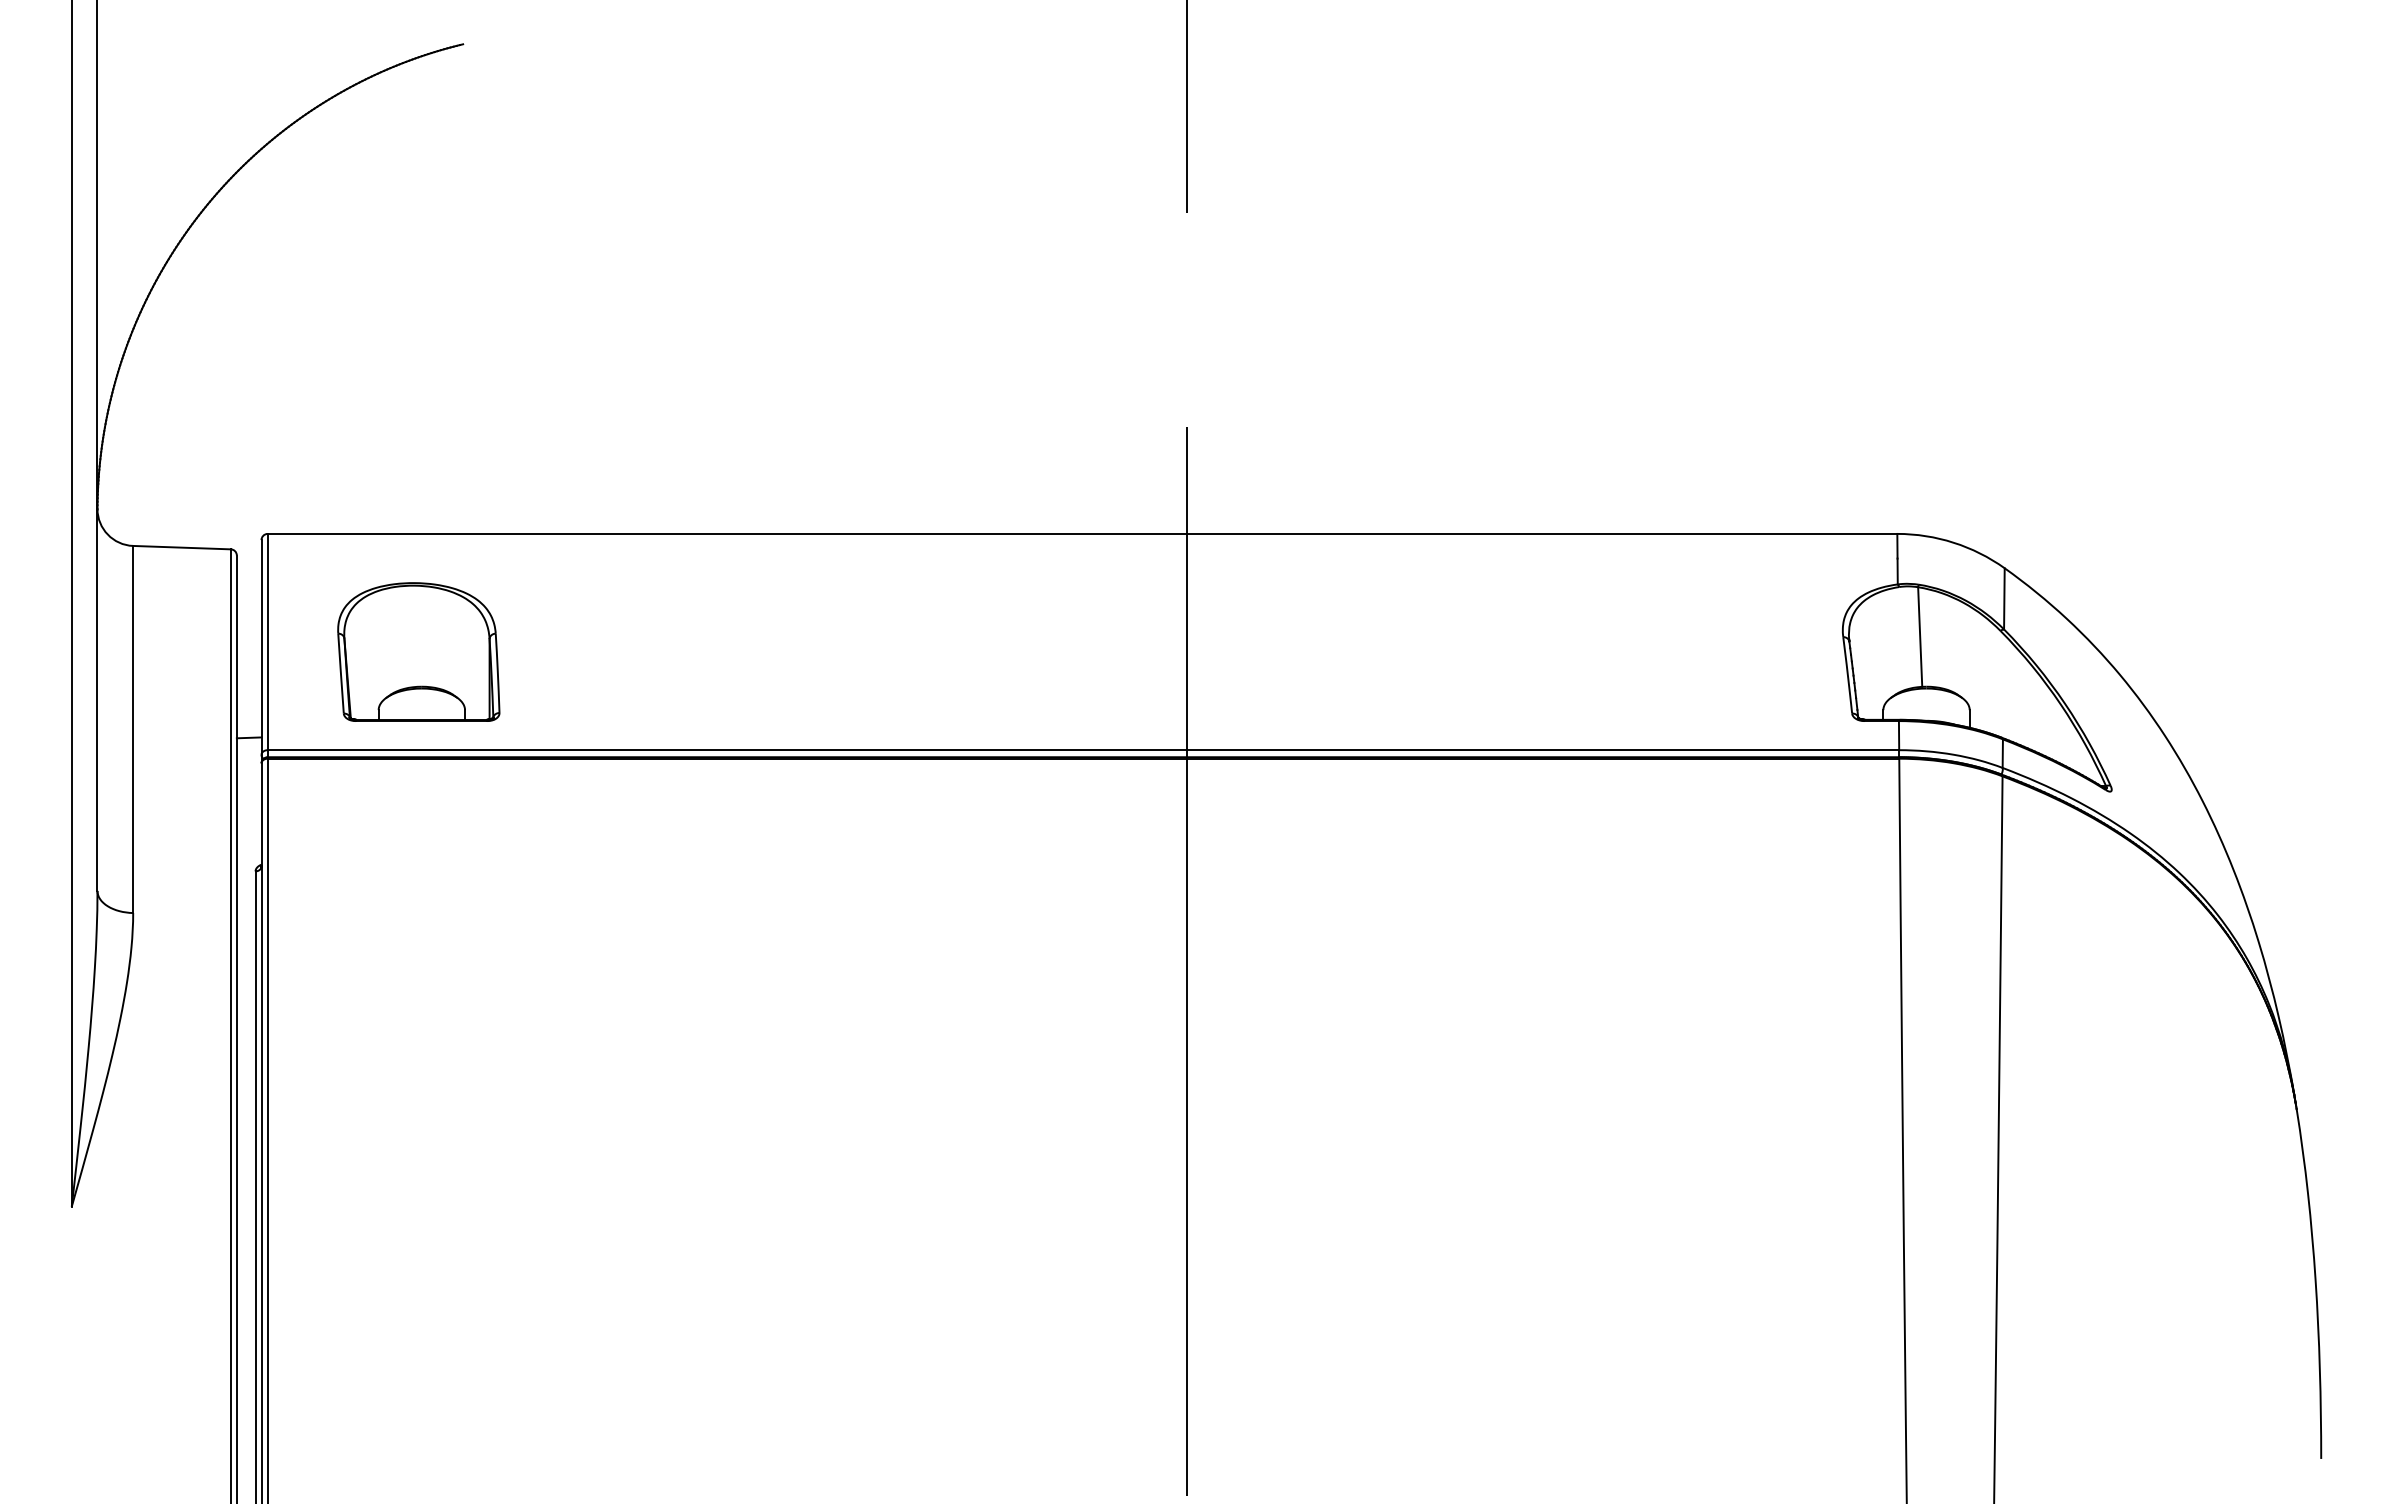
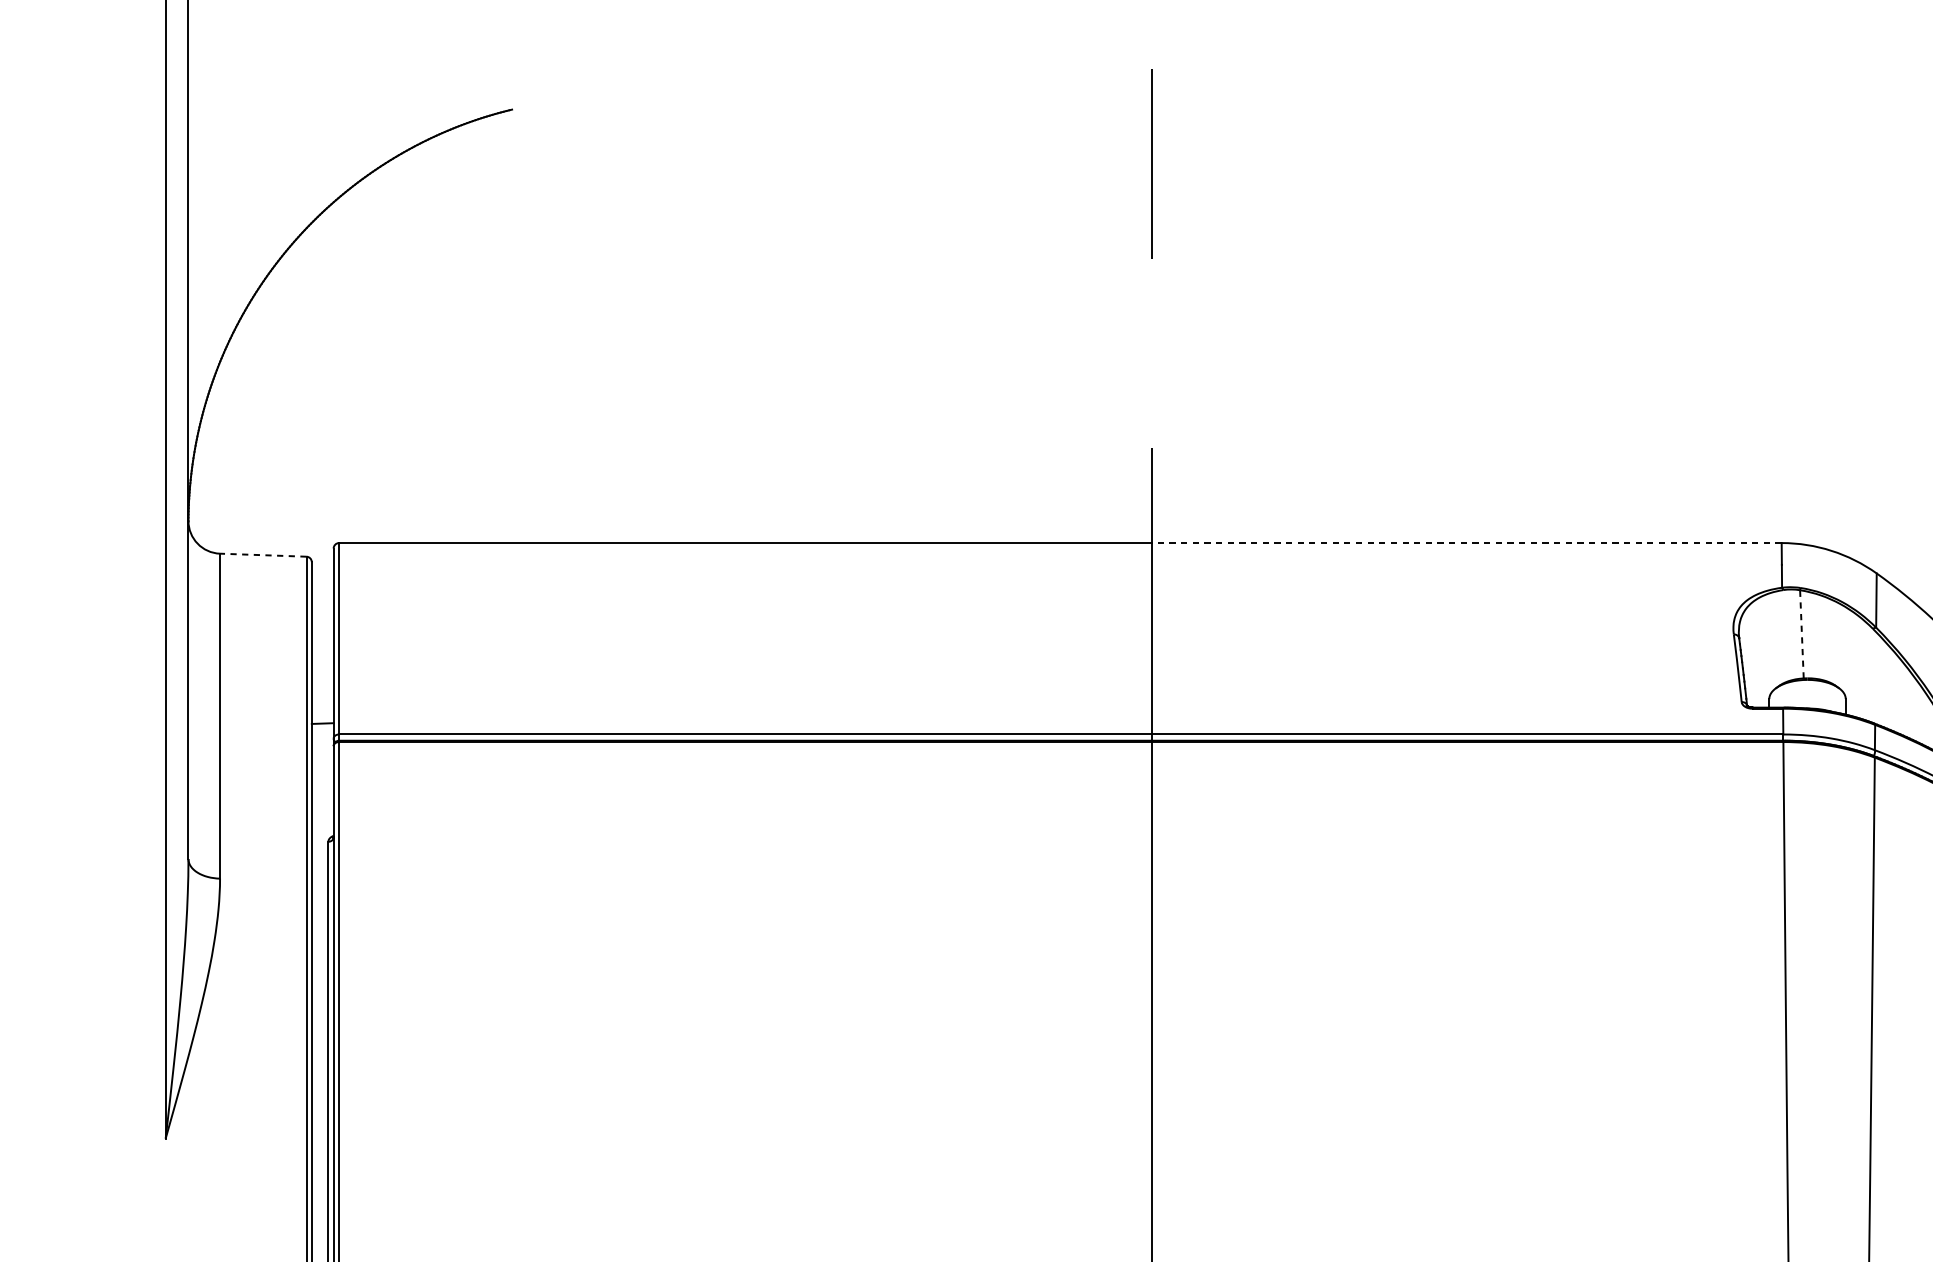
line: (1541, 533) -> (1466, 542), solid -> dashed
line: (182, 547) -> (263, 555), solid -> dashed
line: (1920, 637) -> (1802, 634), solid -> dashed
part: (418, 651) -> (472, 647), removed

